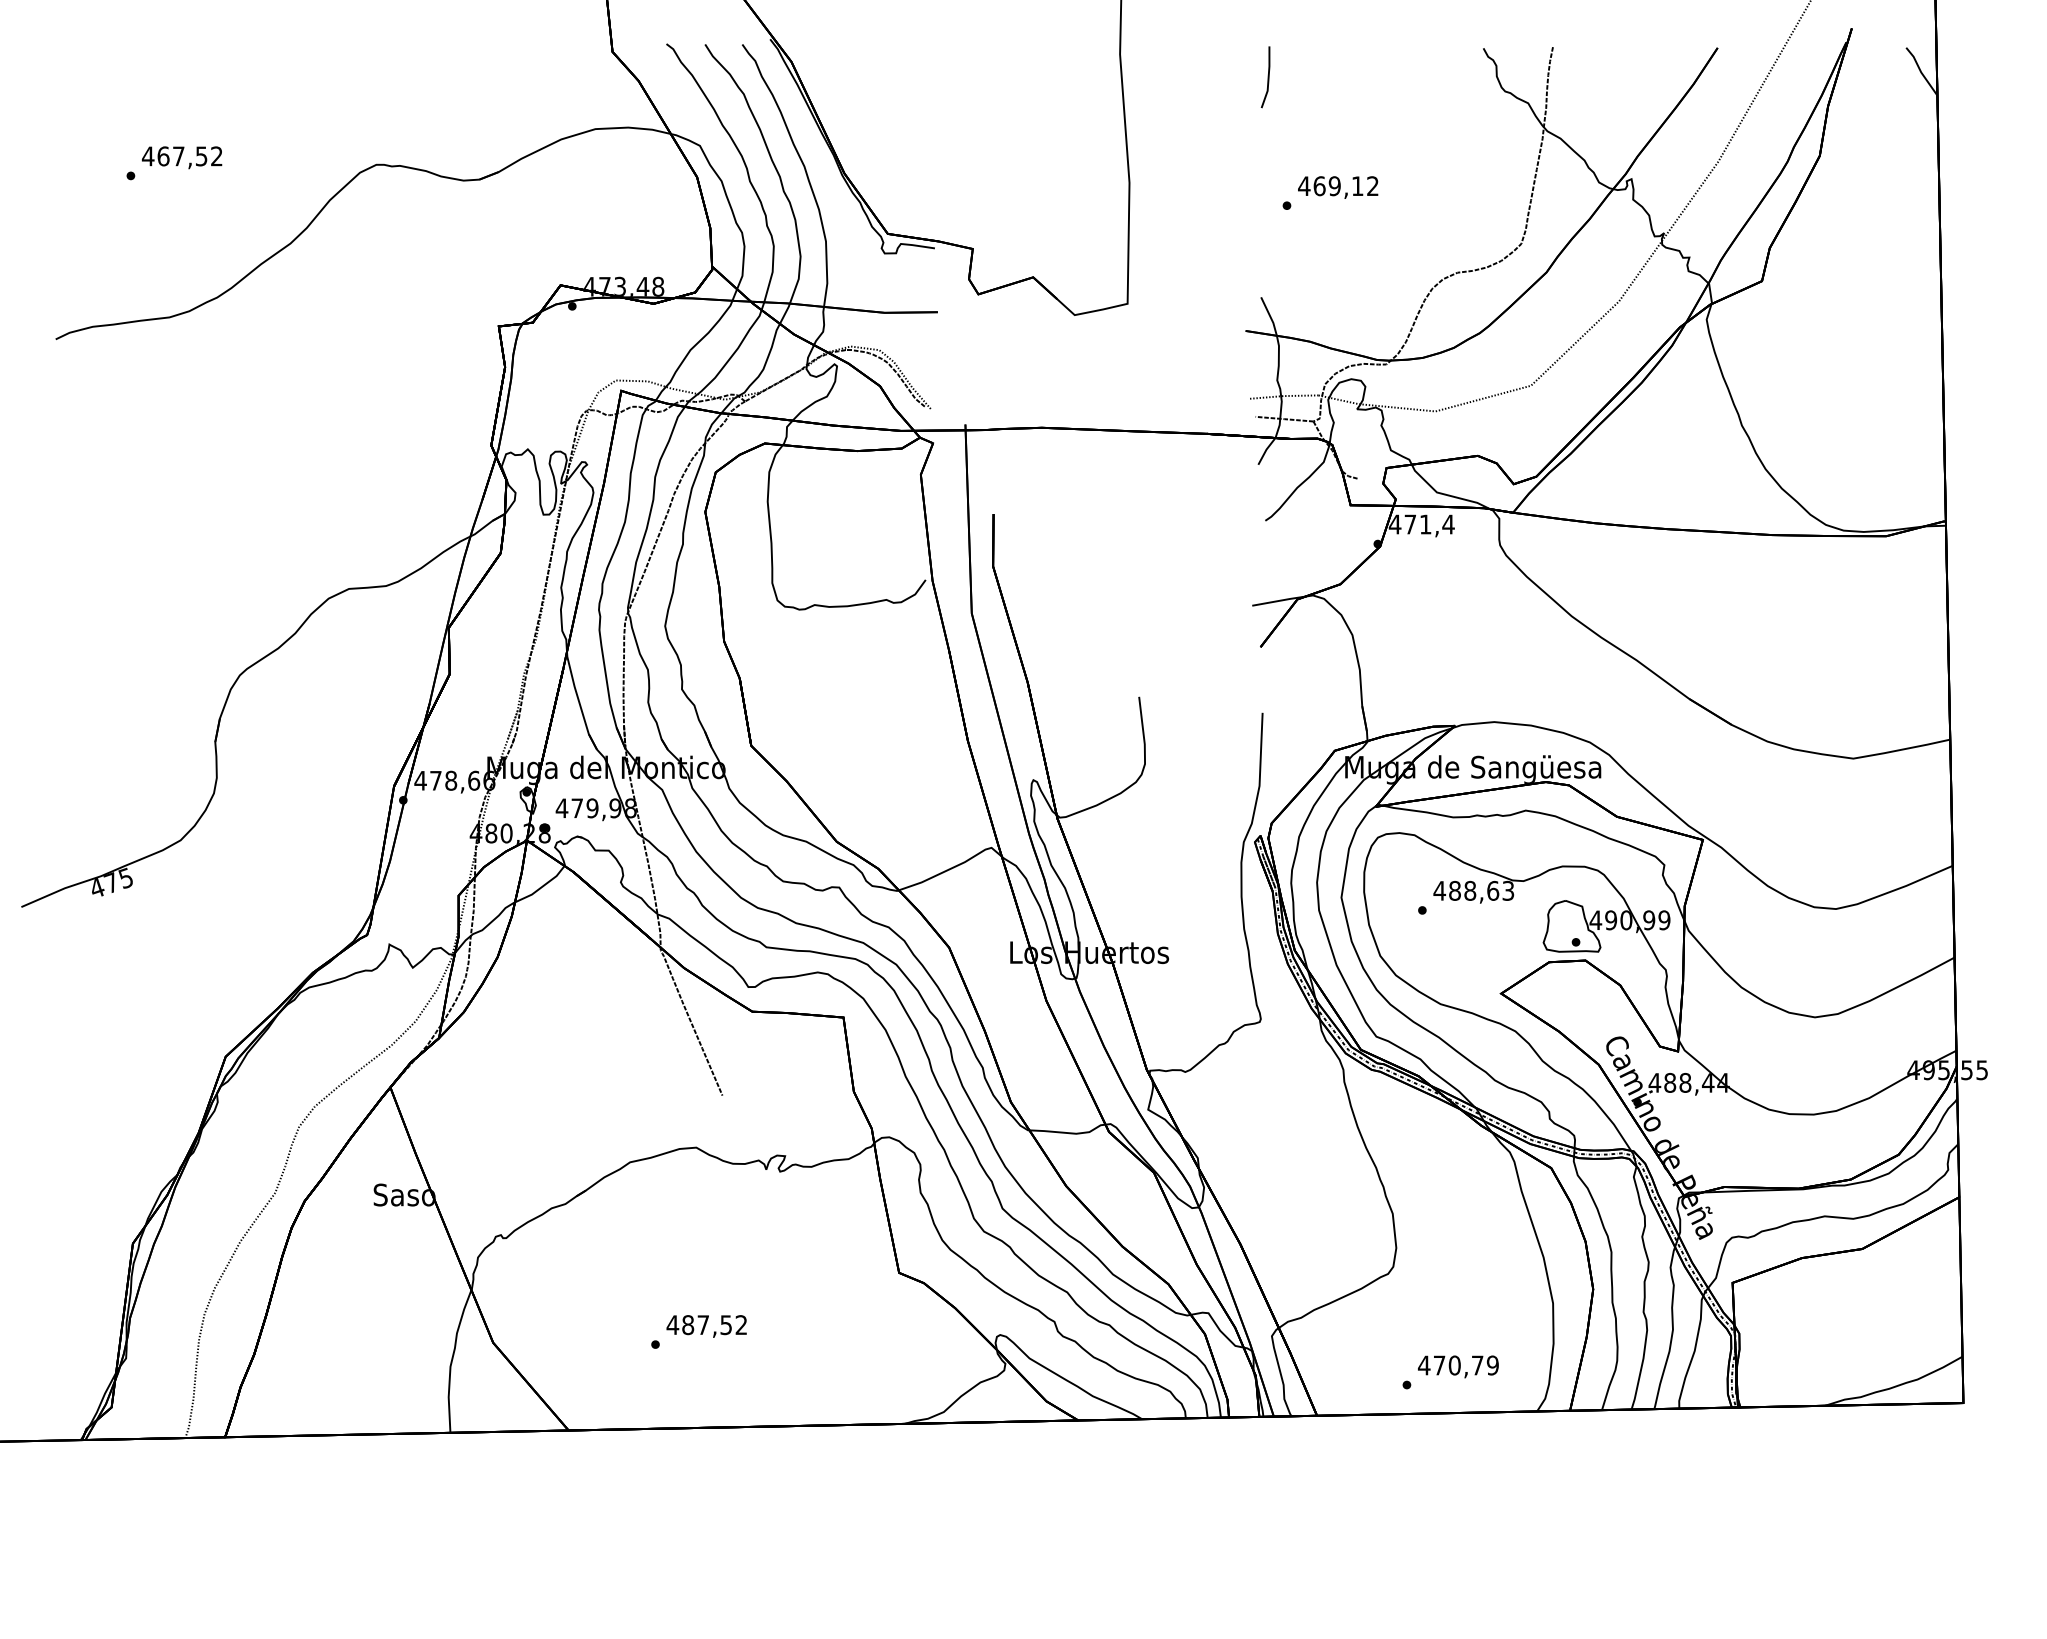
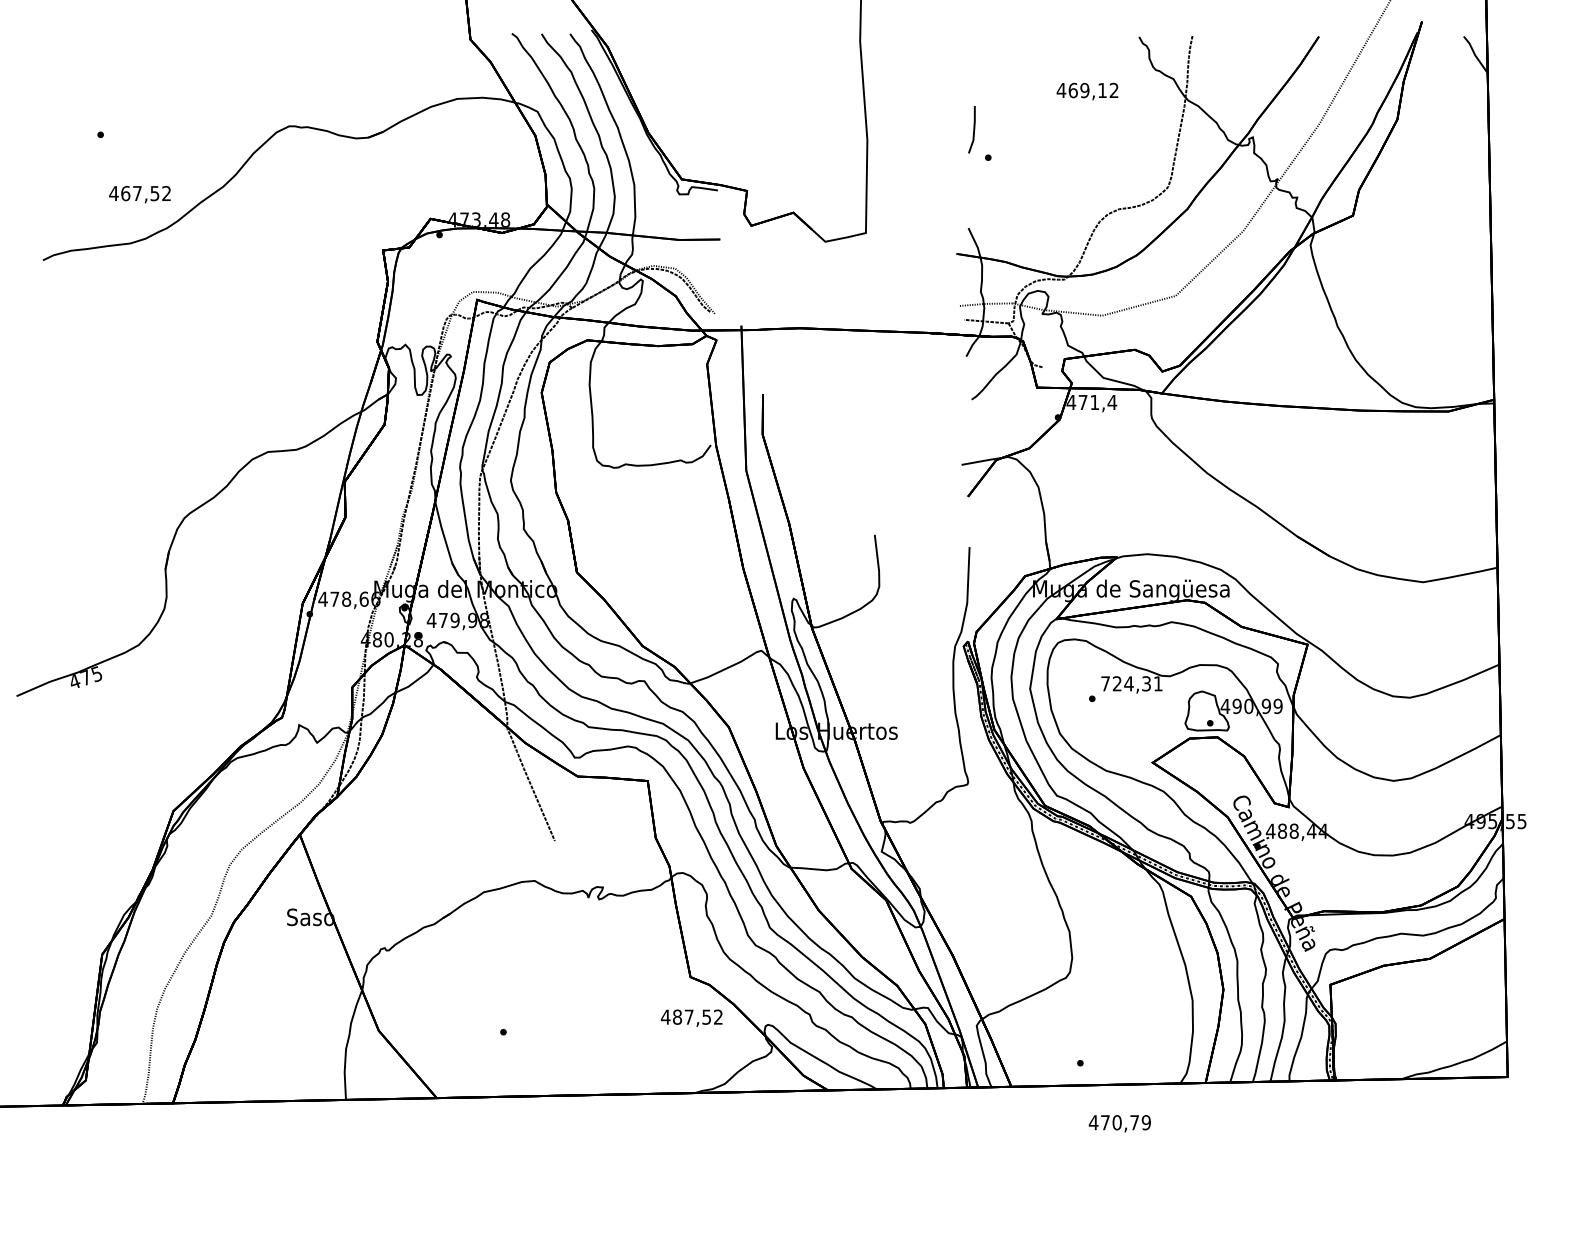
line: (1267, 77) -> (973, 129), moved
text: (181, 157) -> (139, 194), moved
text: (1338, 187) -> (1087, 91), moved
text: (1473, 890) -> (1131, 683), 488,63 -> 724,31
text: (706, 1326) -> (691, 1018), moved
text: (1458, 1366) -> (1119, 1123), moved

